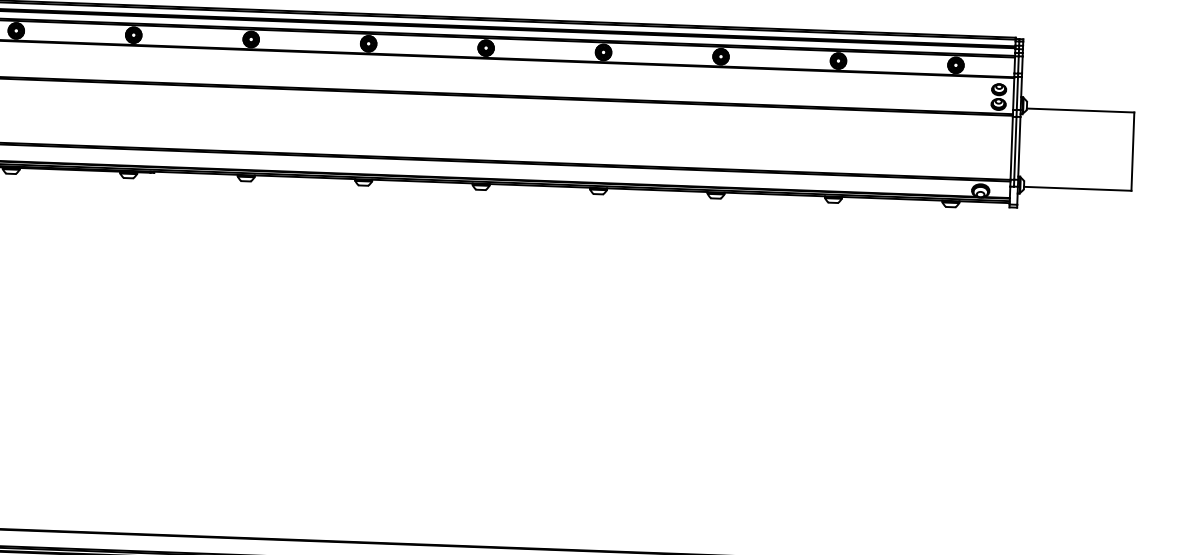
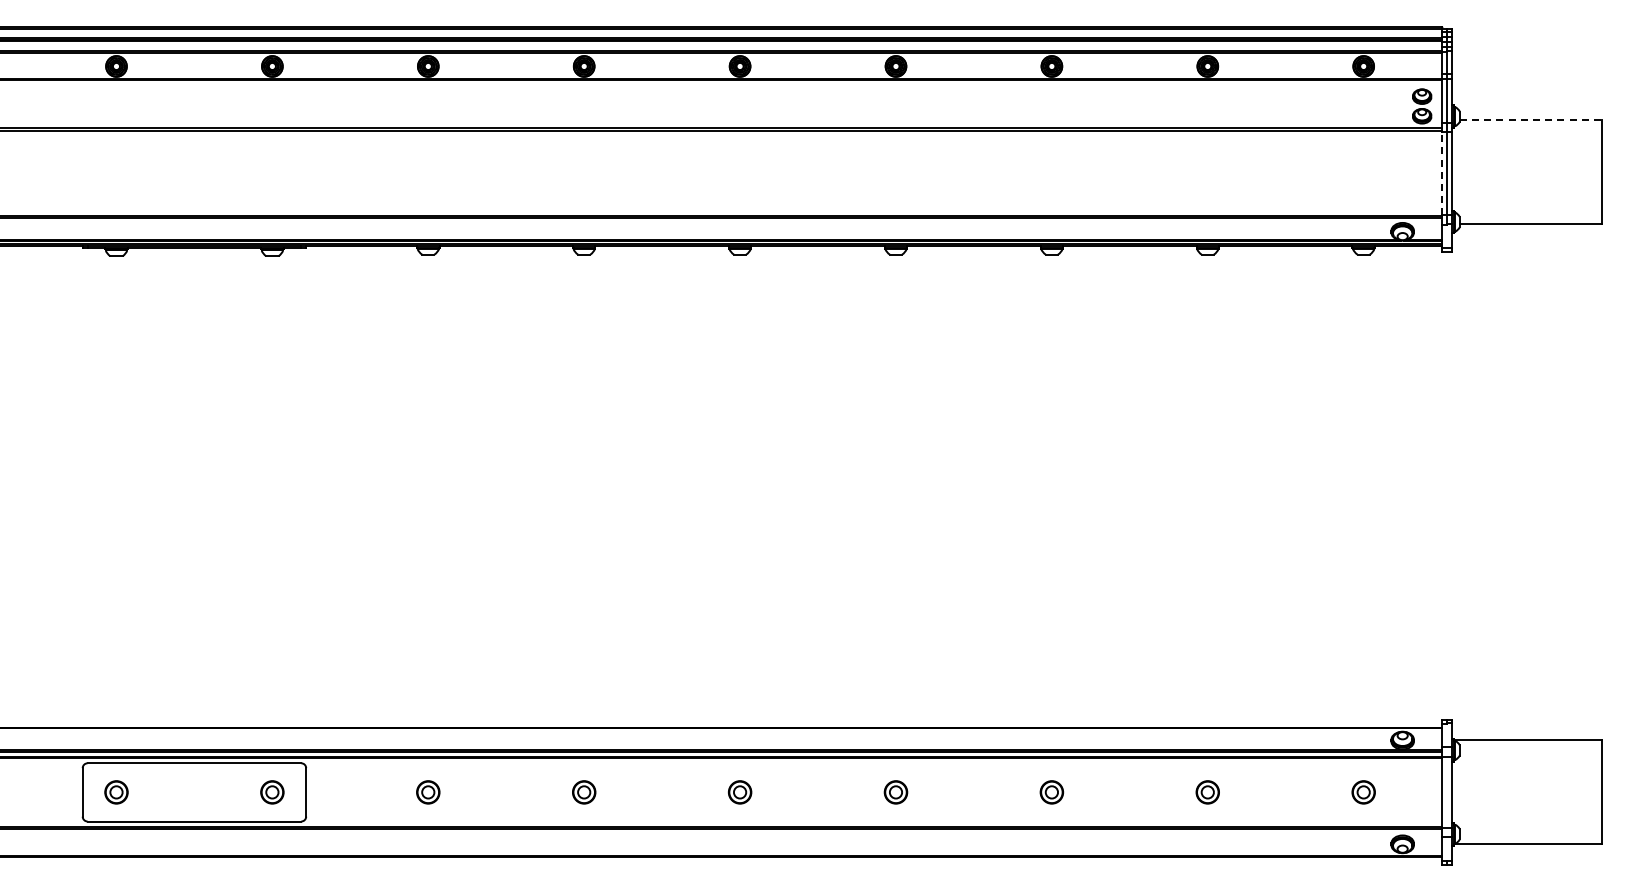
line: (1080, 110) -> (1531, 120), solid -> dashed
line: (1011, 148) -> (1441, 173), solid -> dashed

